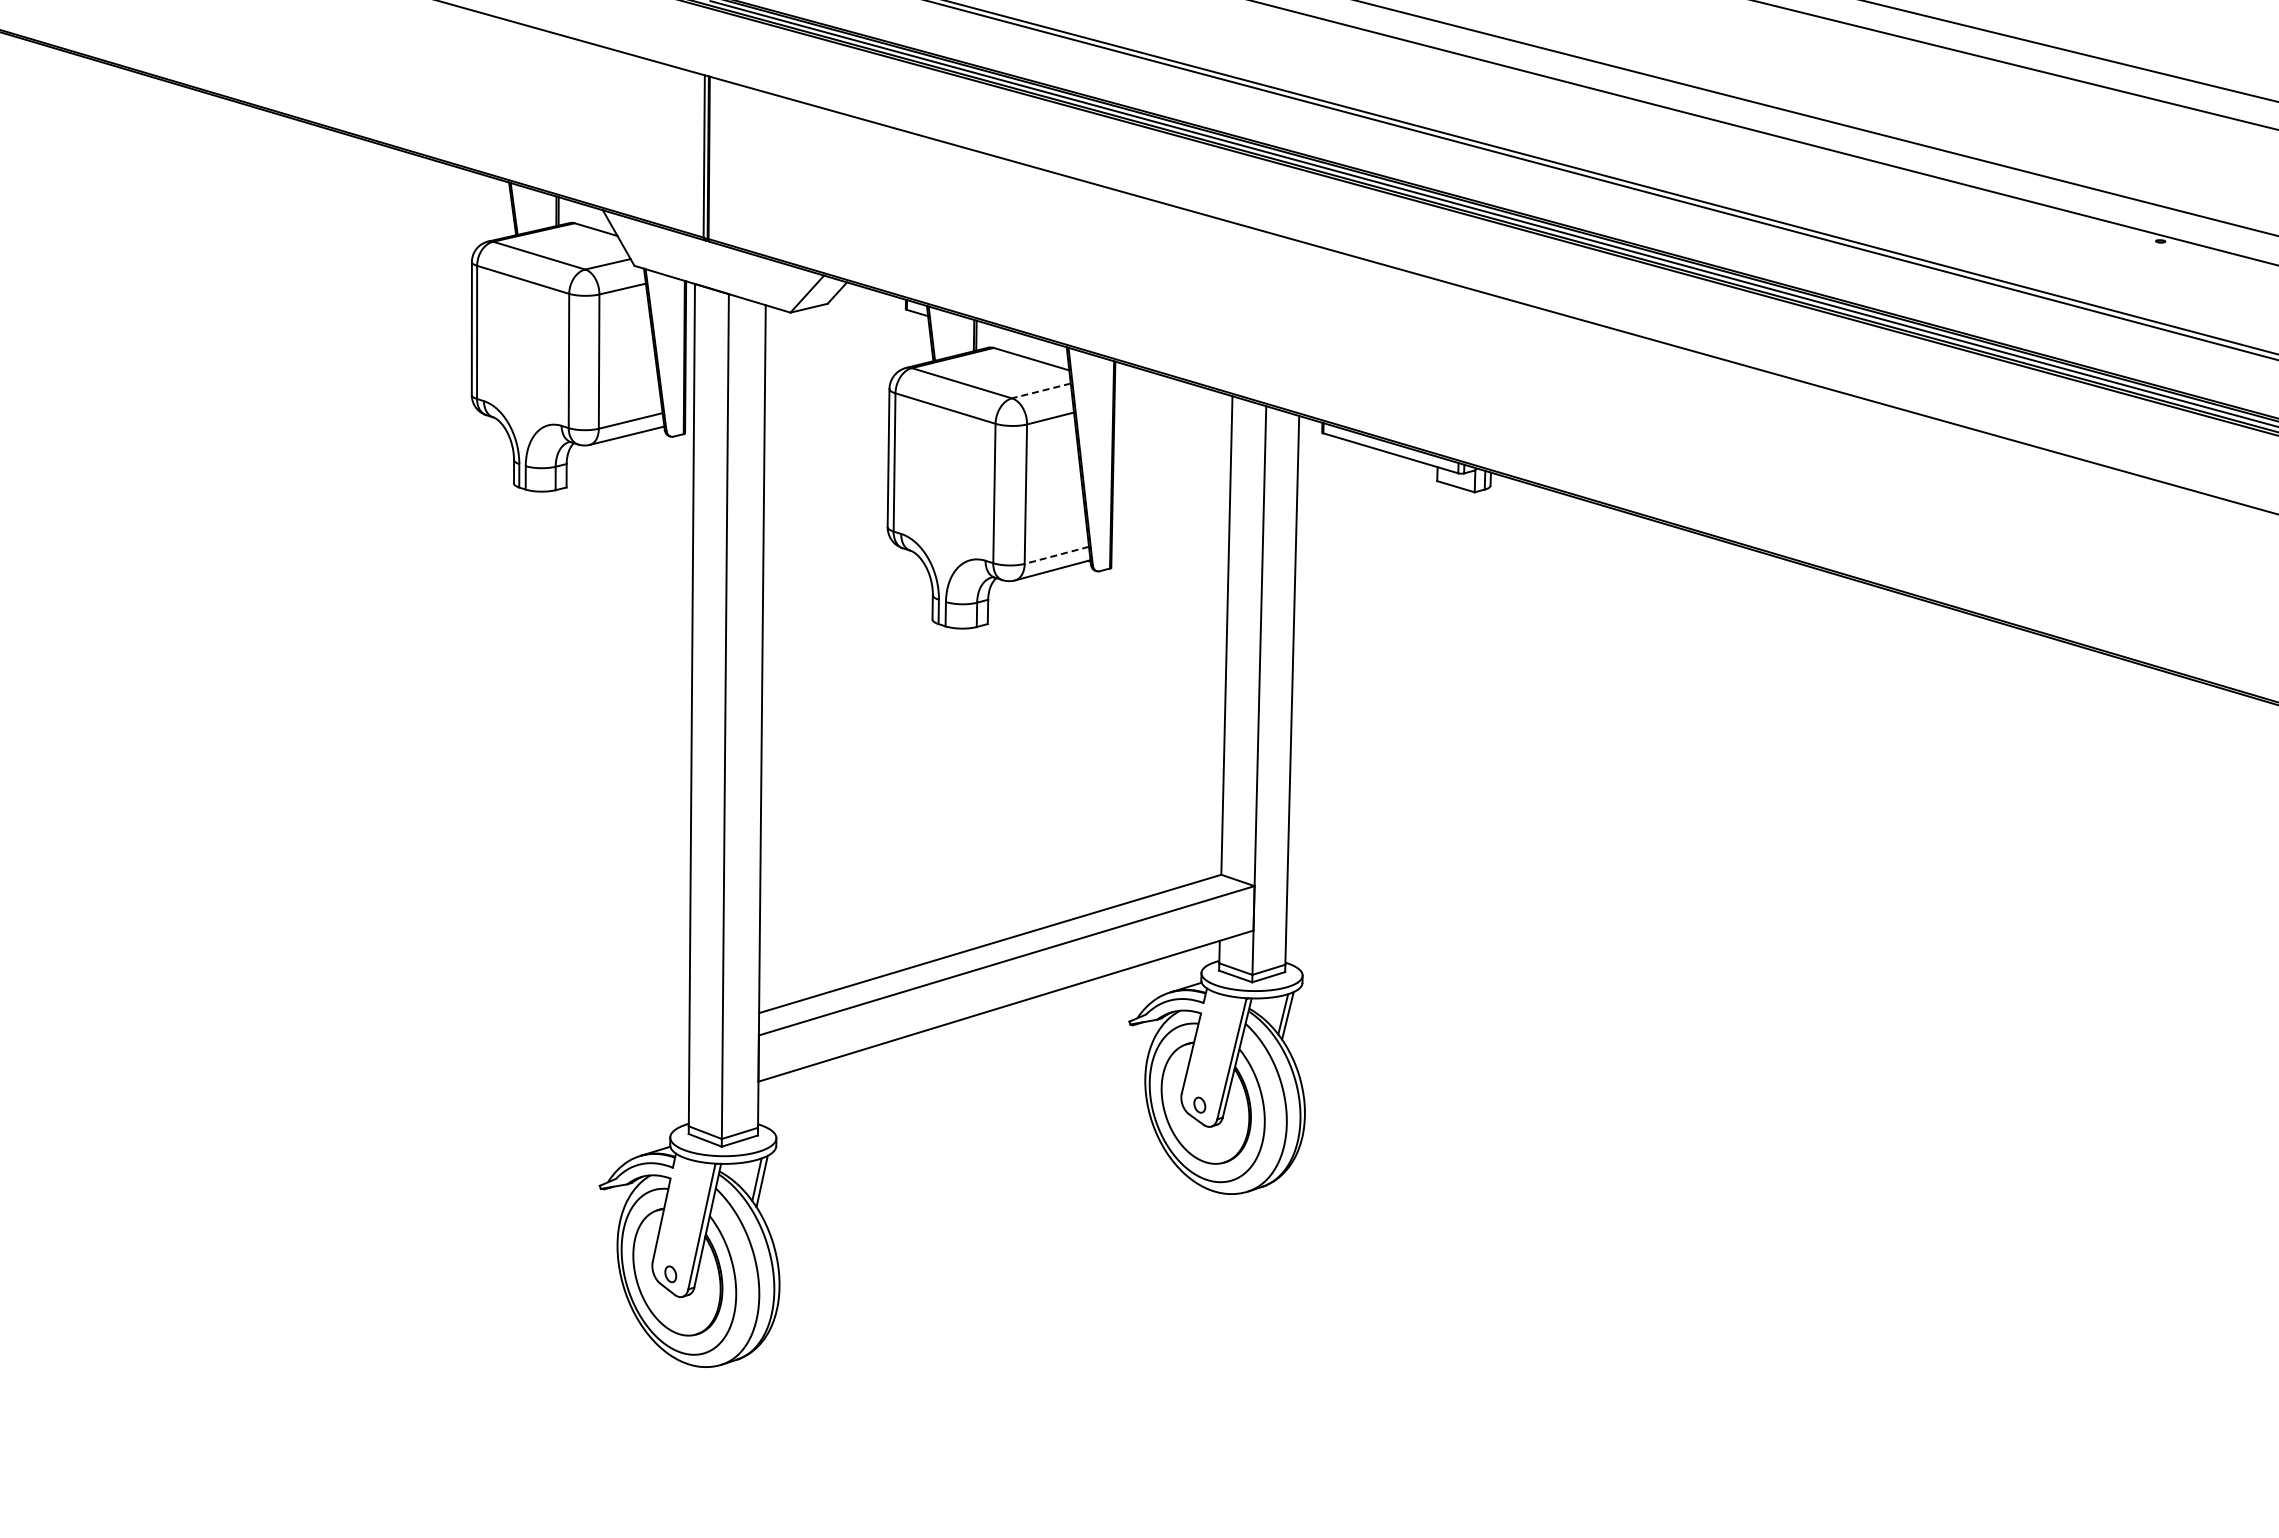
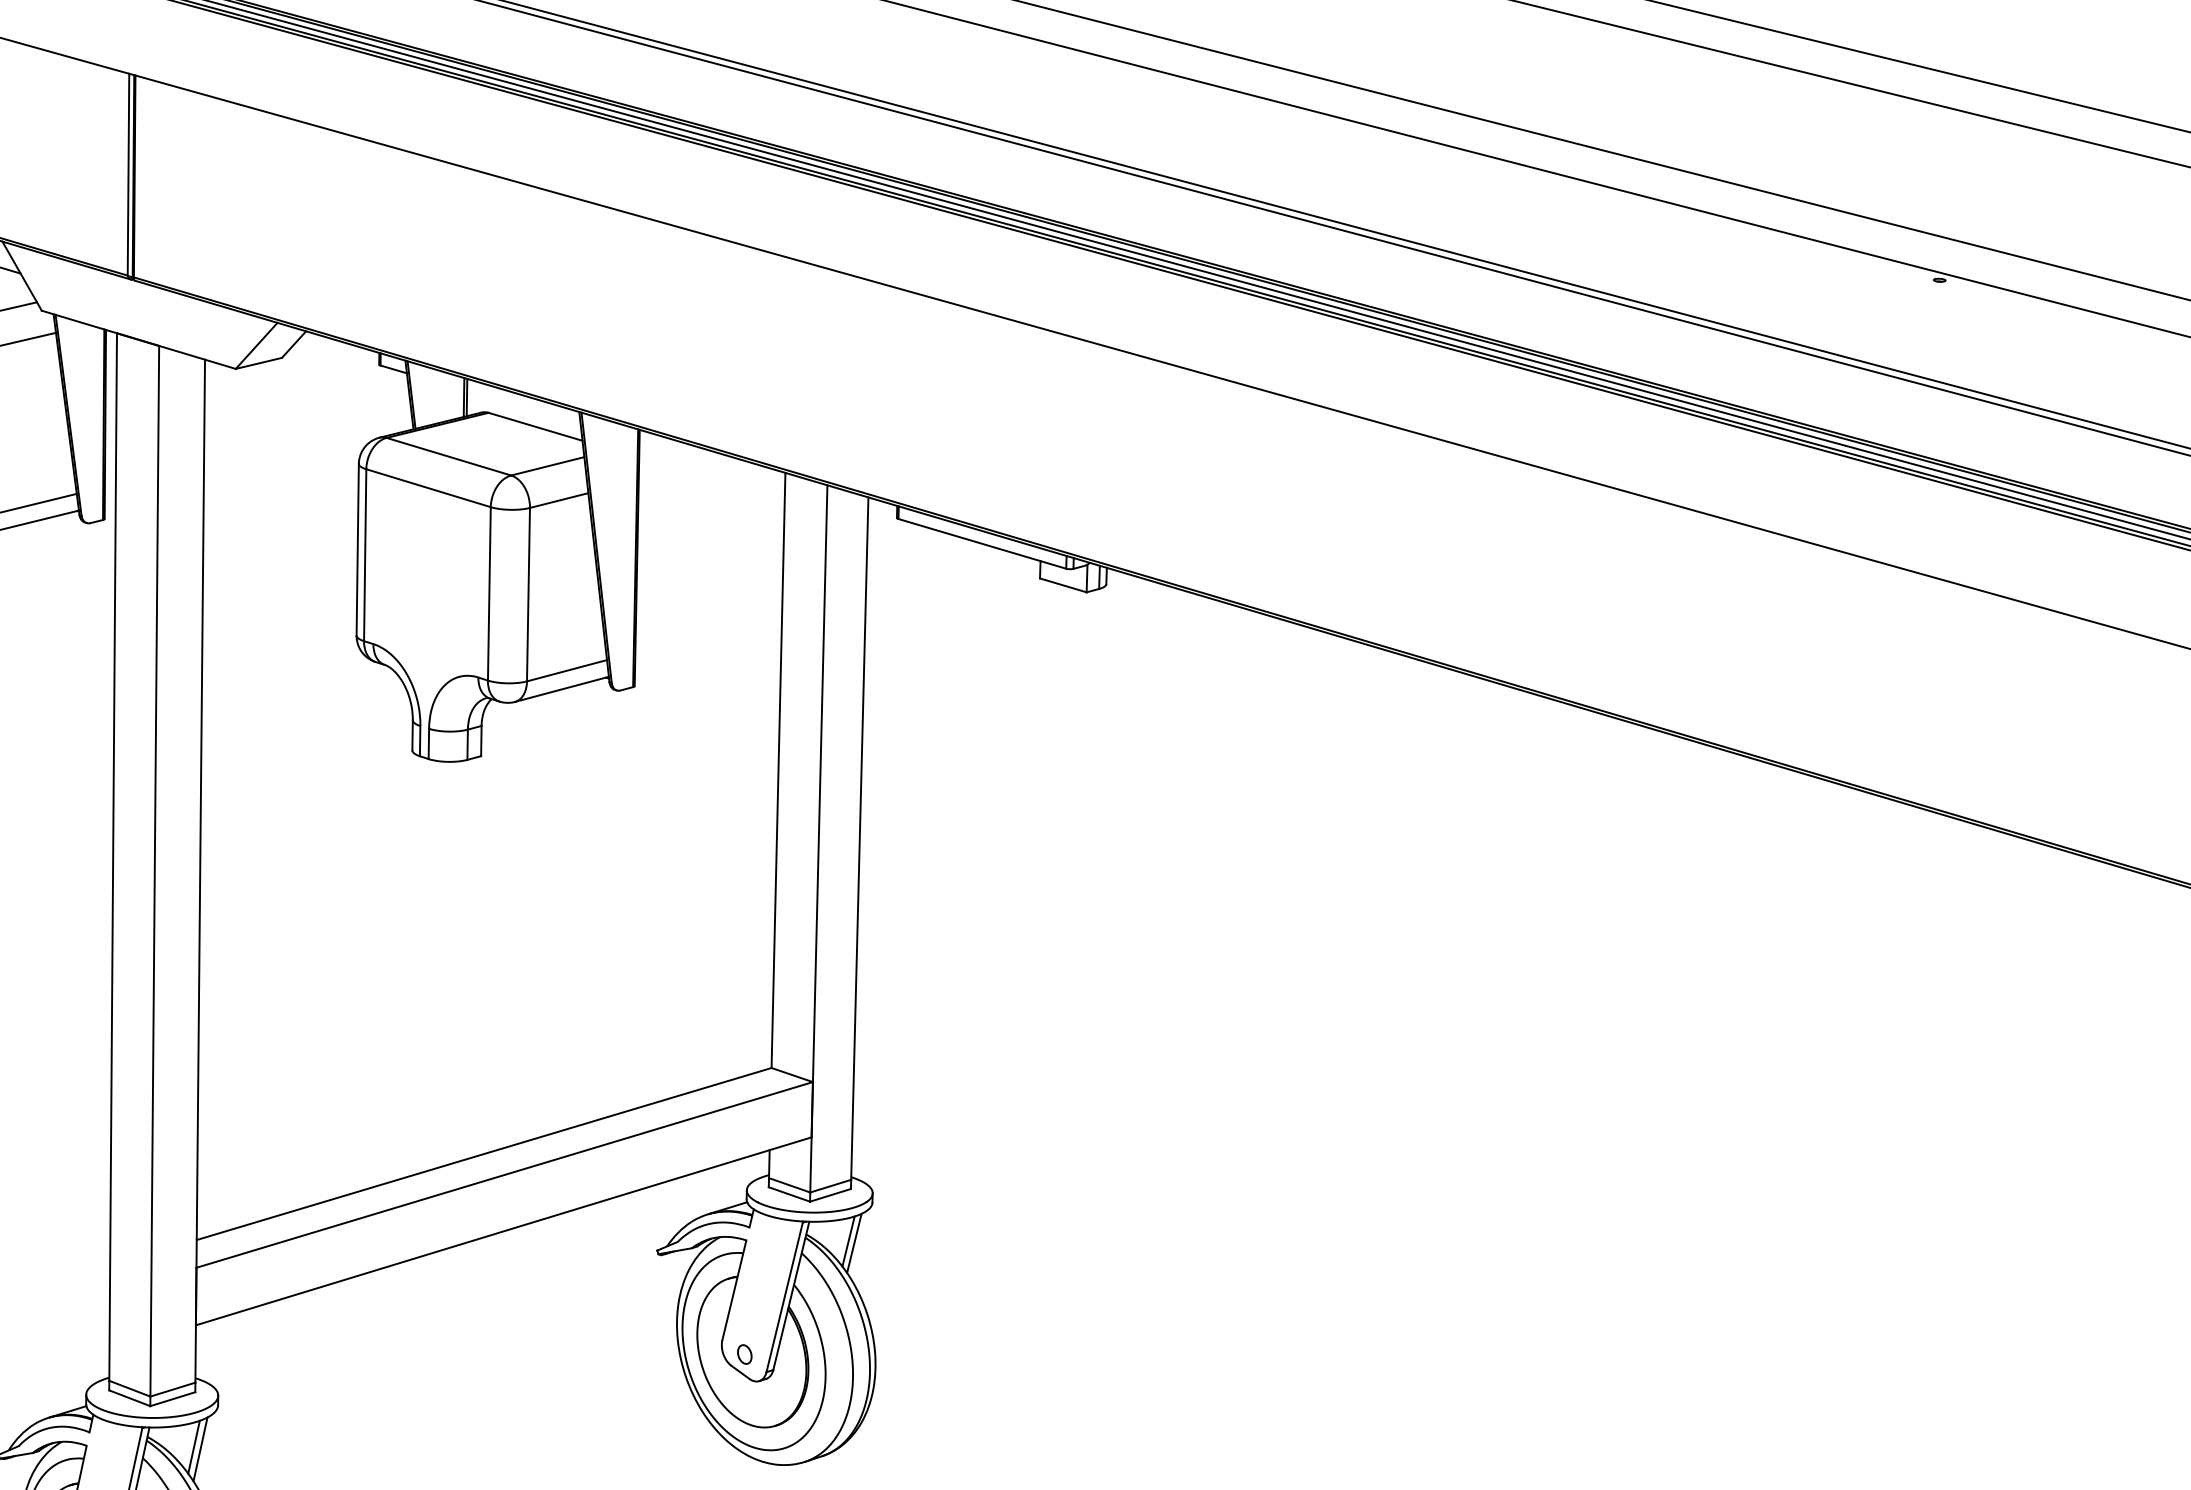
line: (1040, 391) -> (546, 466), dashed -> solid
line: (1056, 555) -> (566, 670), dashed -> solid

